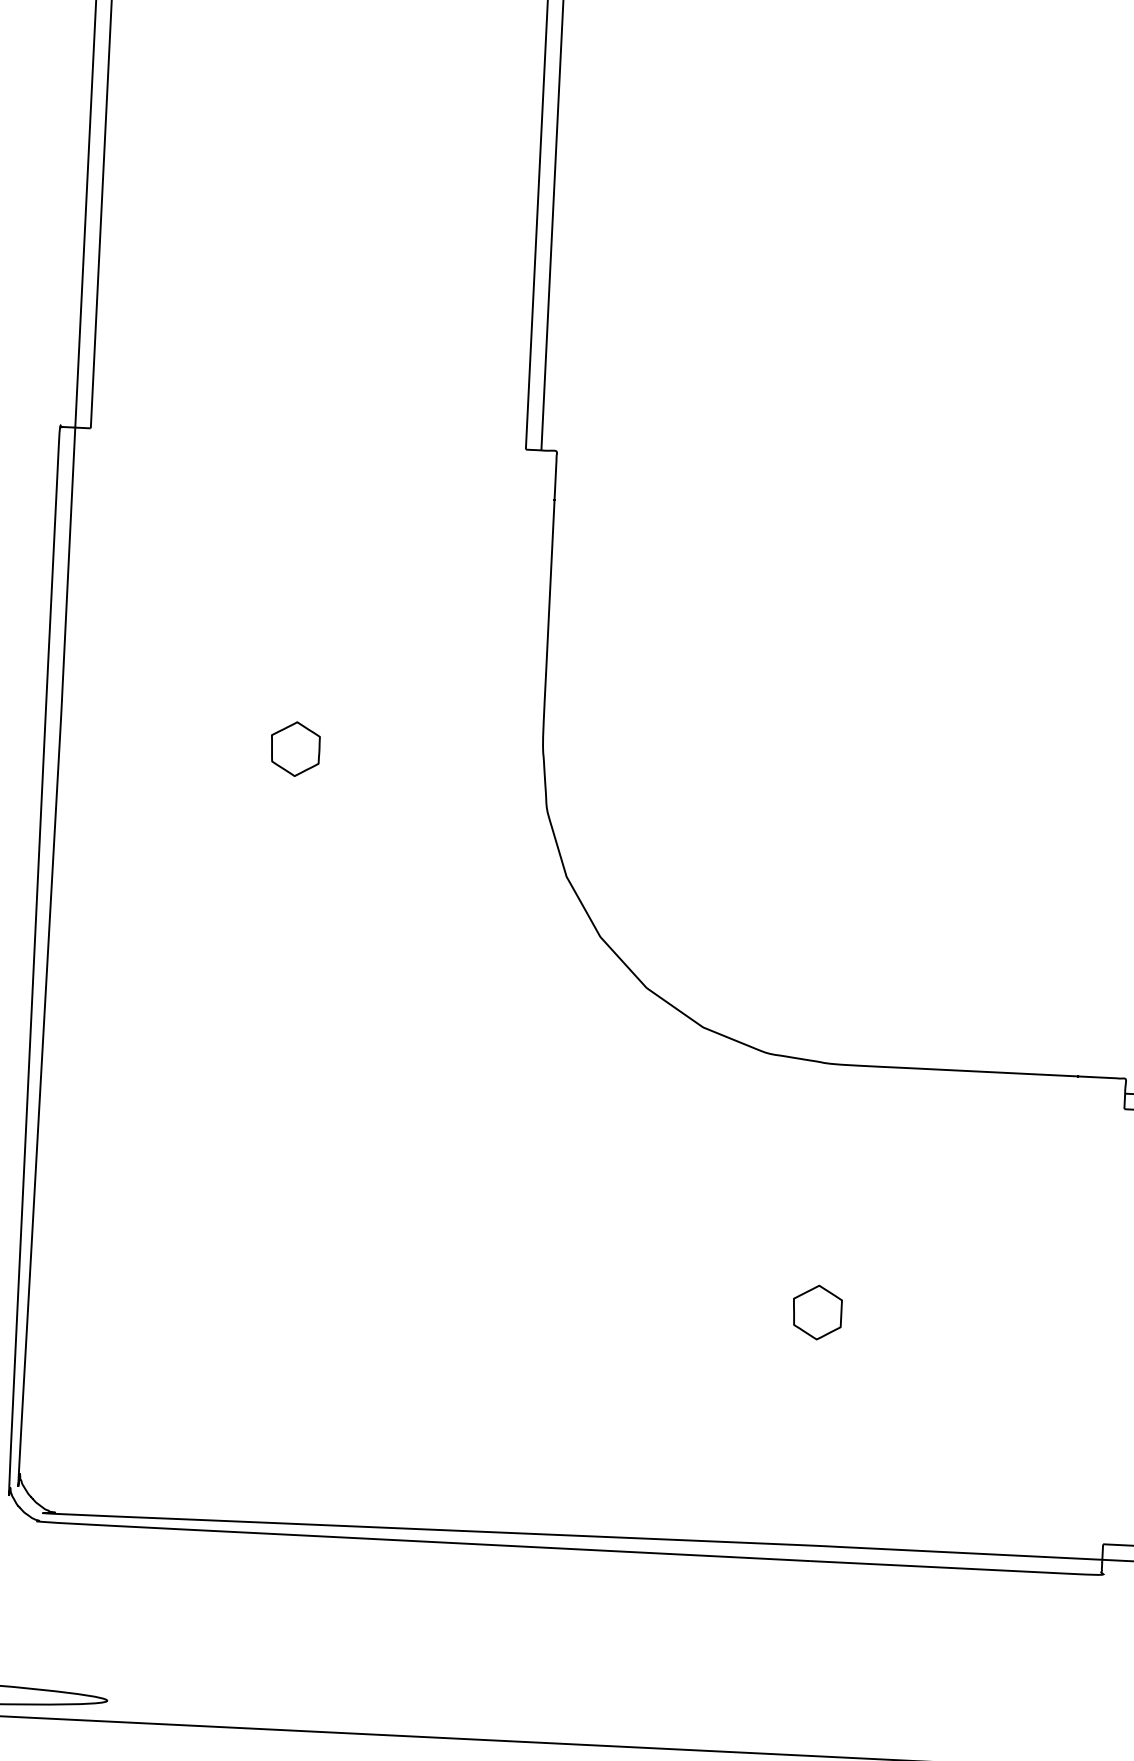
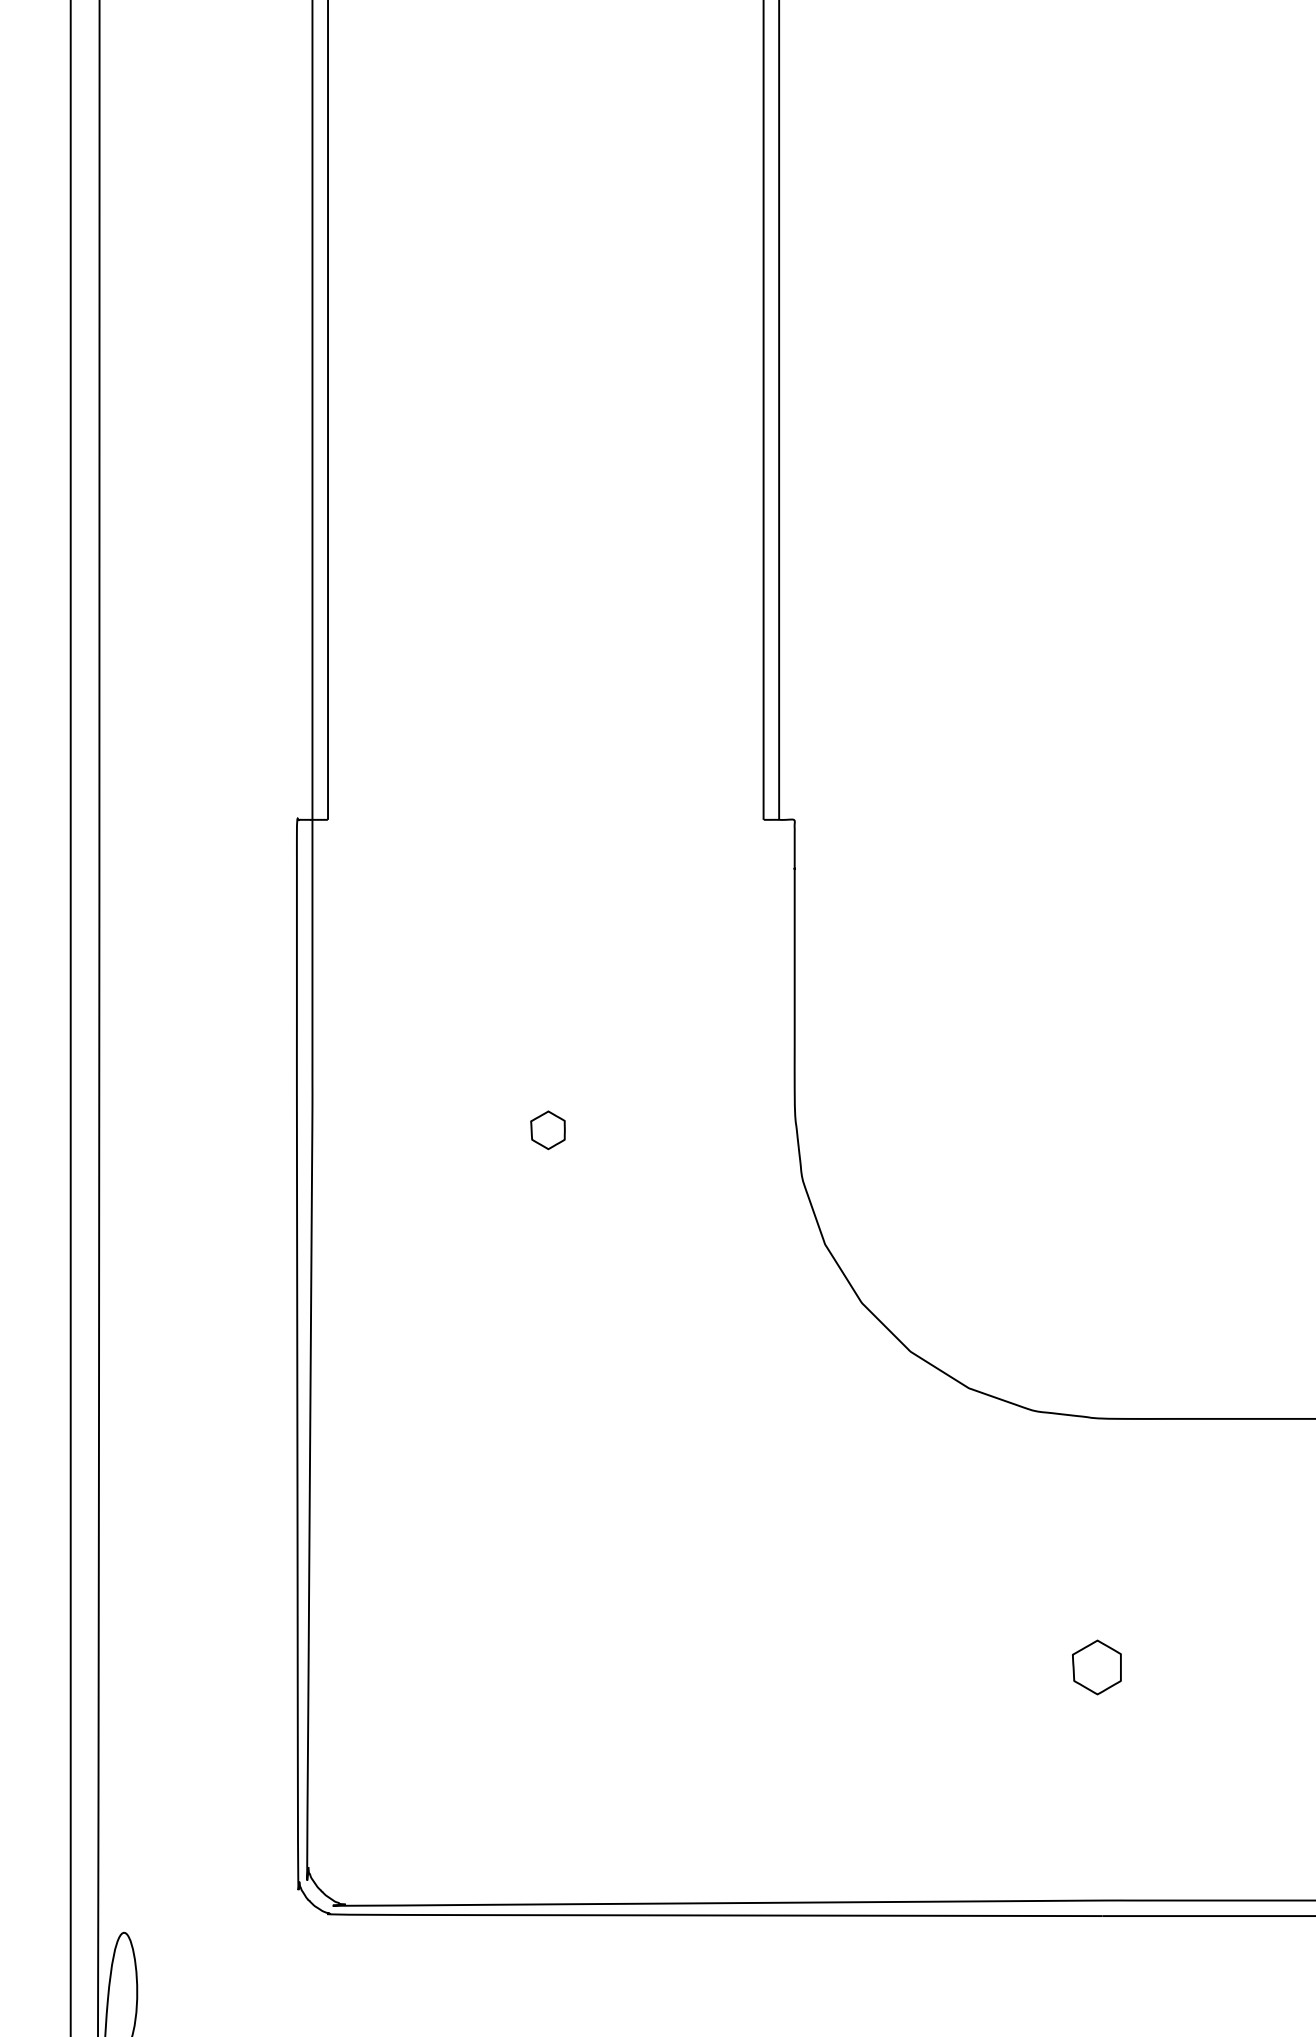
part: (294, 749) -> (547, 1130), size x0.7

